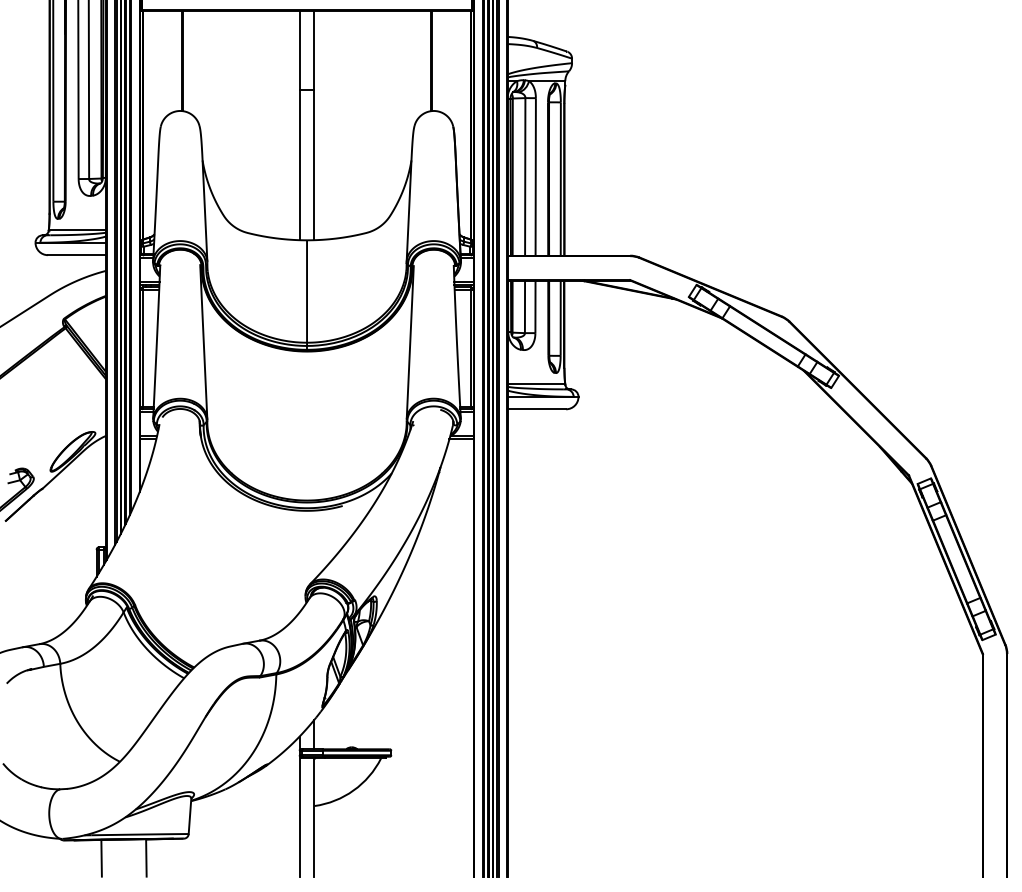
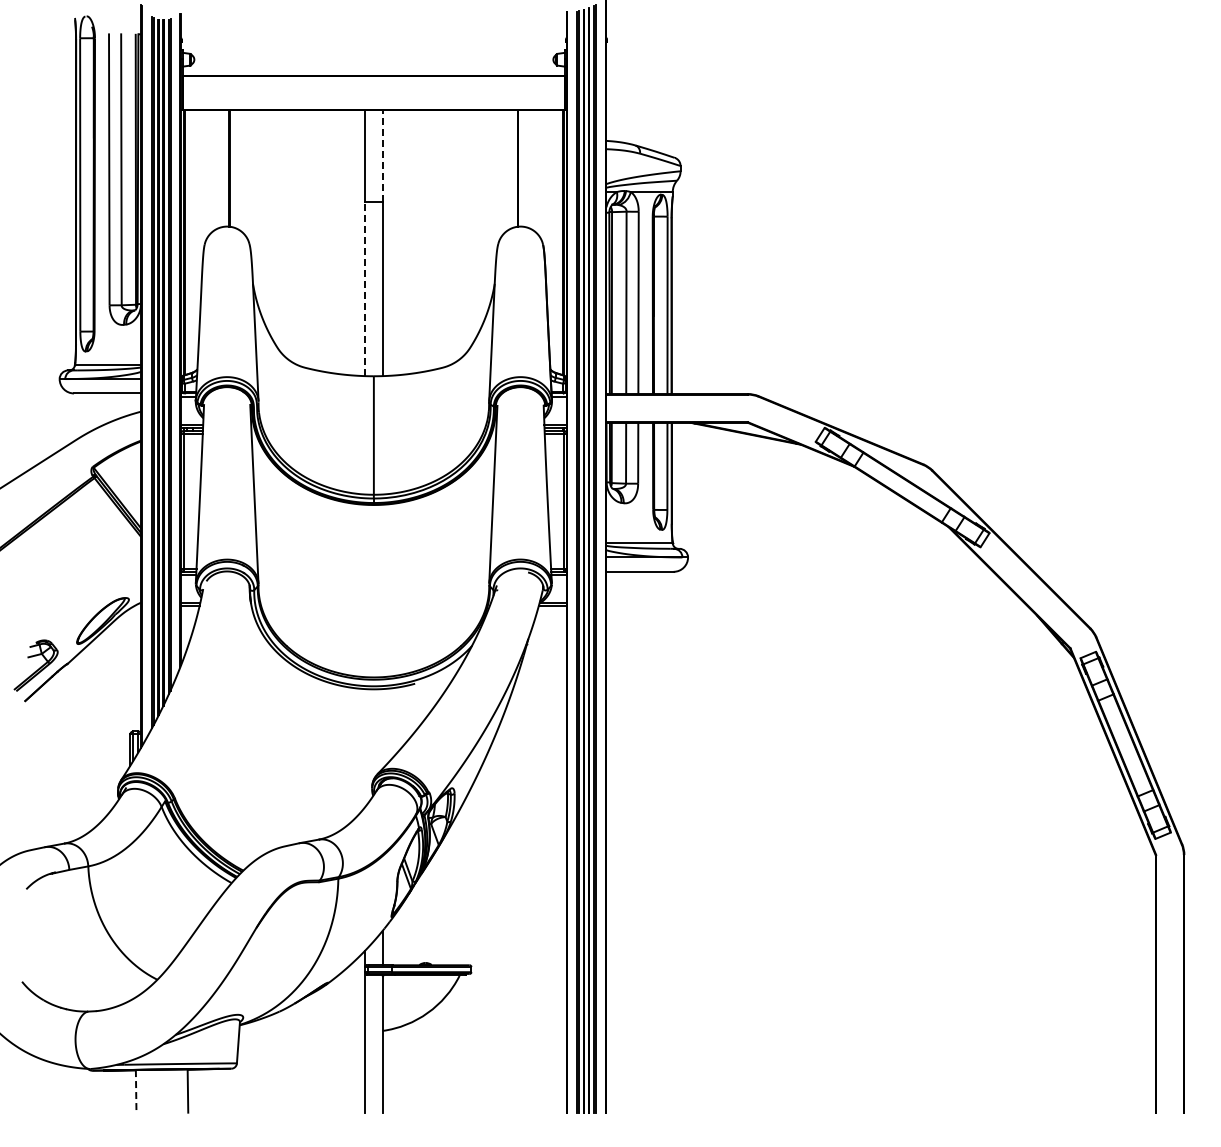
line: (314, 50) -> (382, 156), solid -> dashed
line: (299, 165) -> (365, 289), solid -> dashed
line: (101, 858) -> (136, 1091), solid -> dashed

